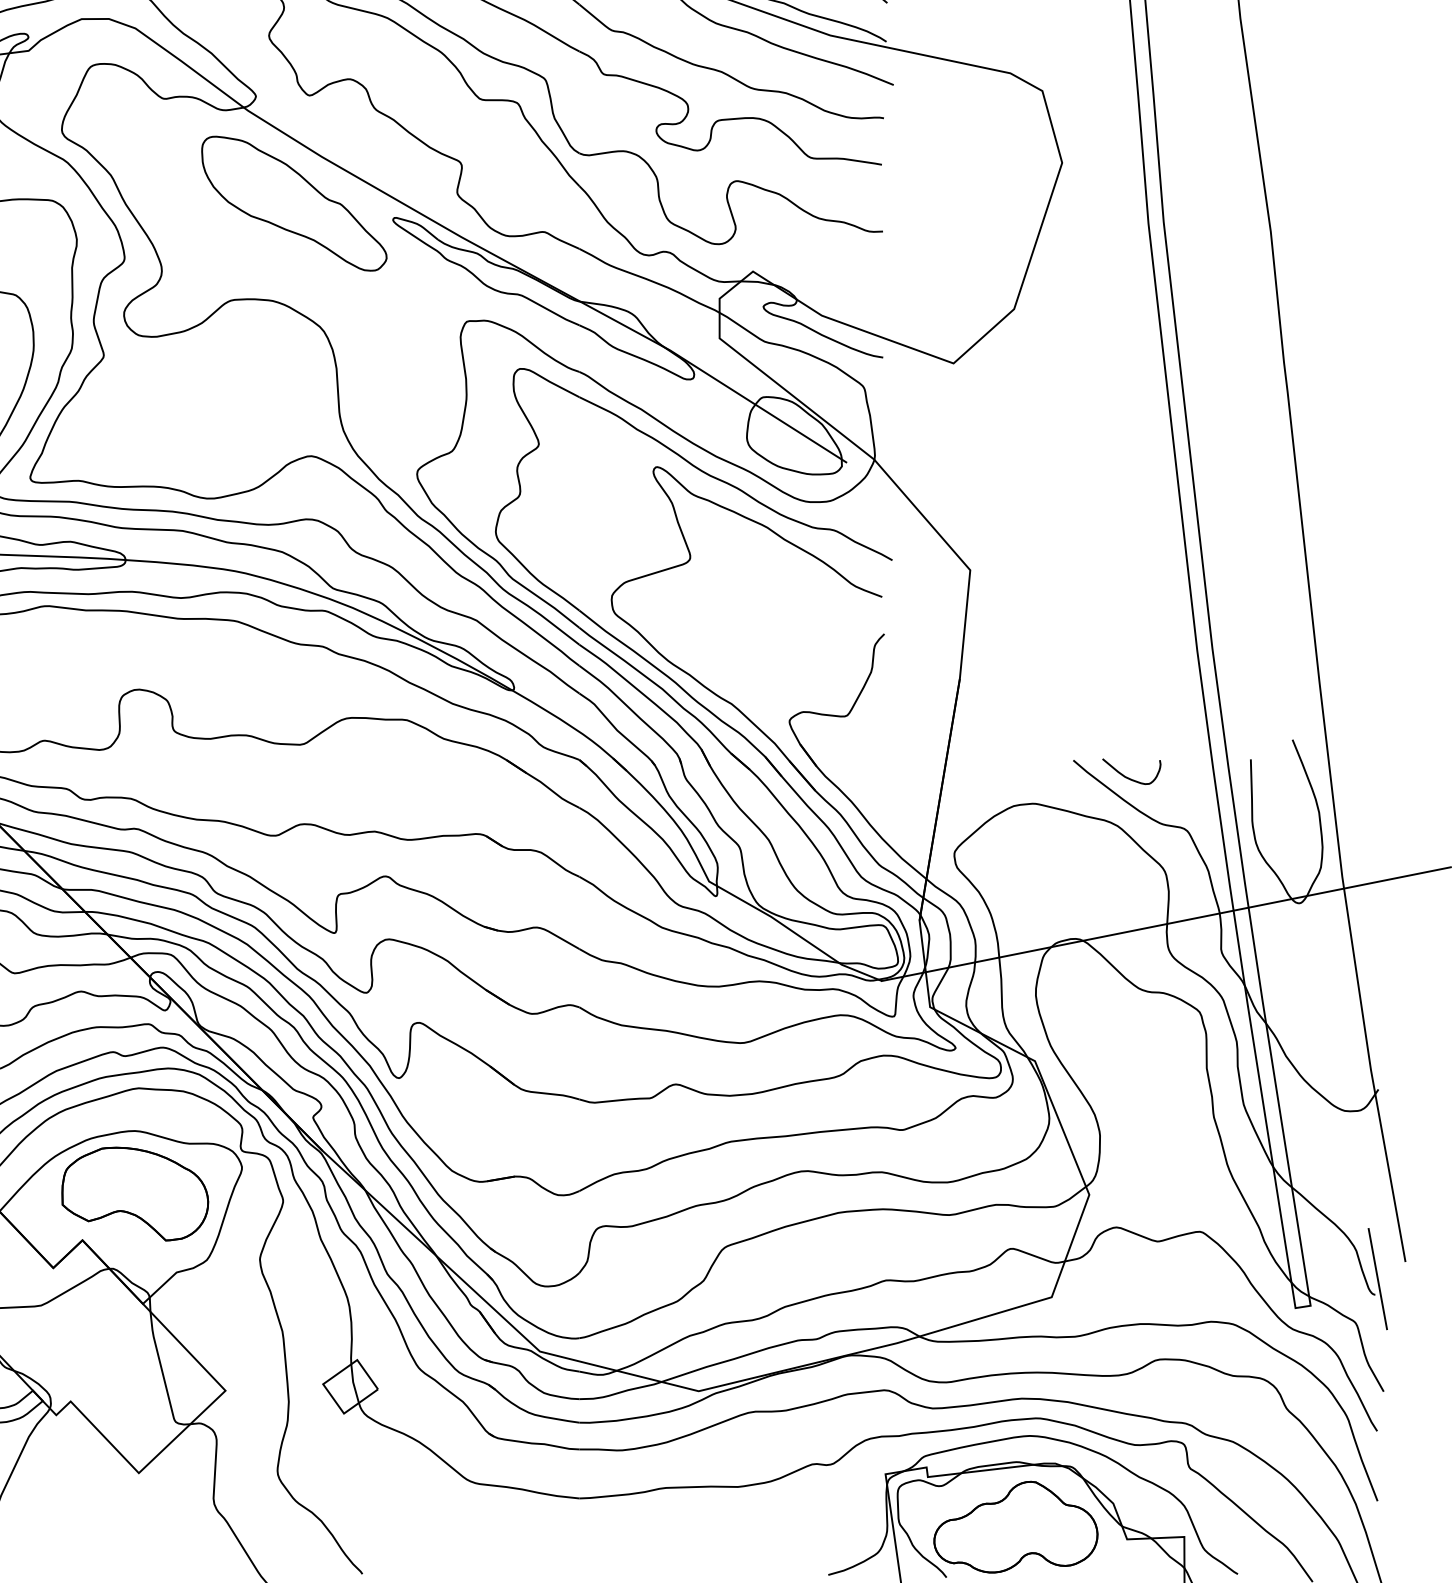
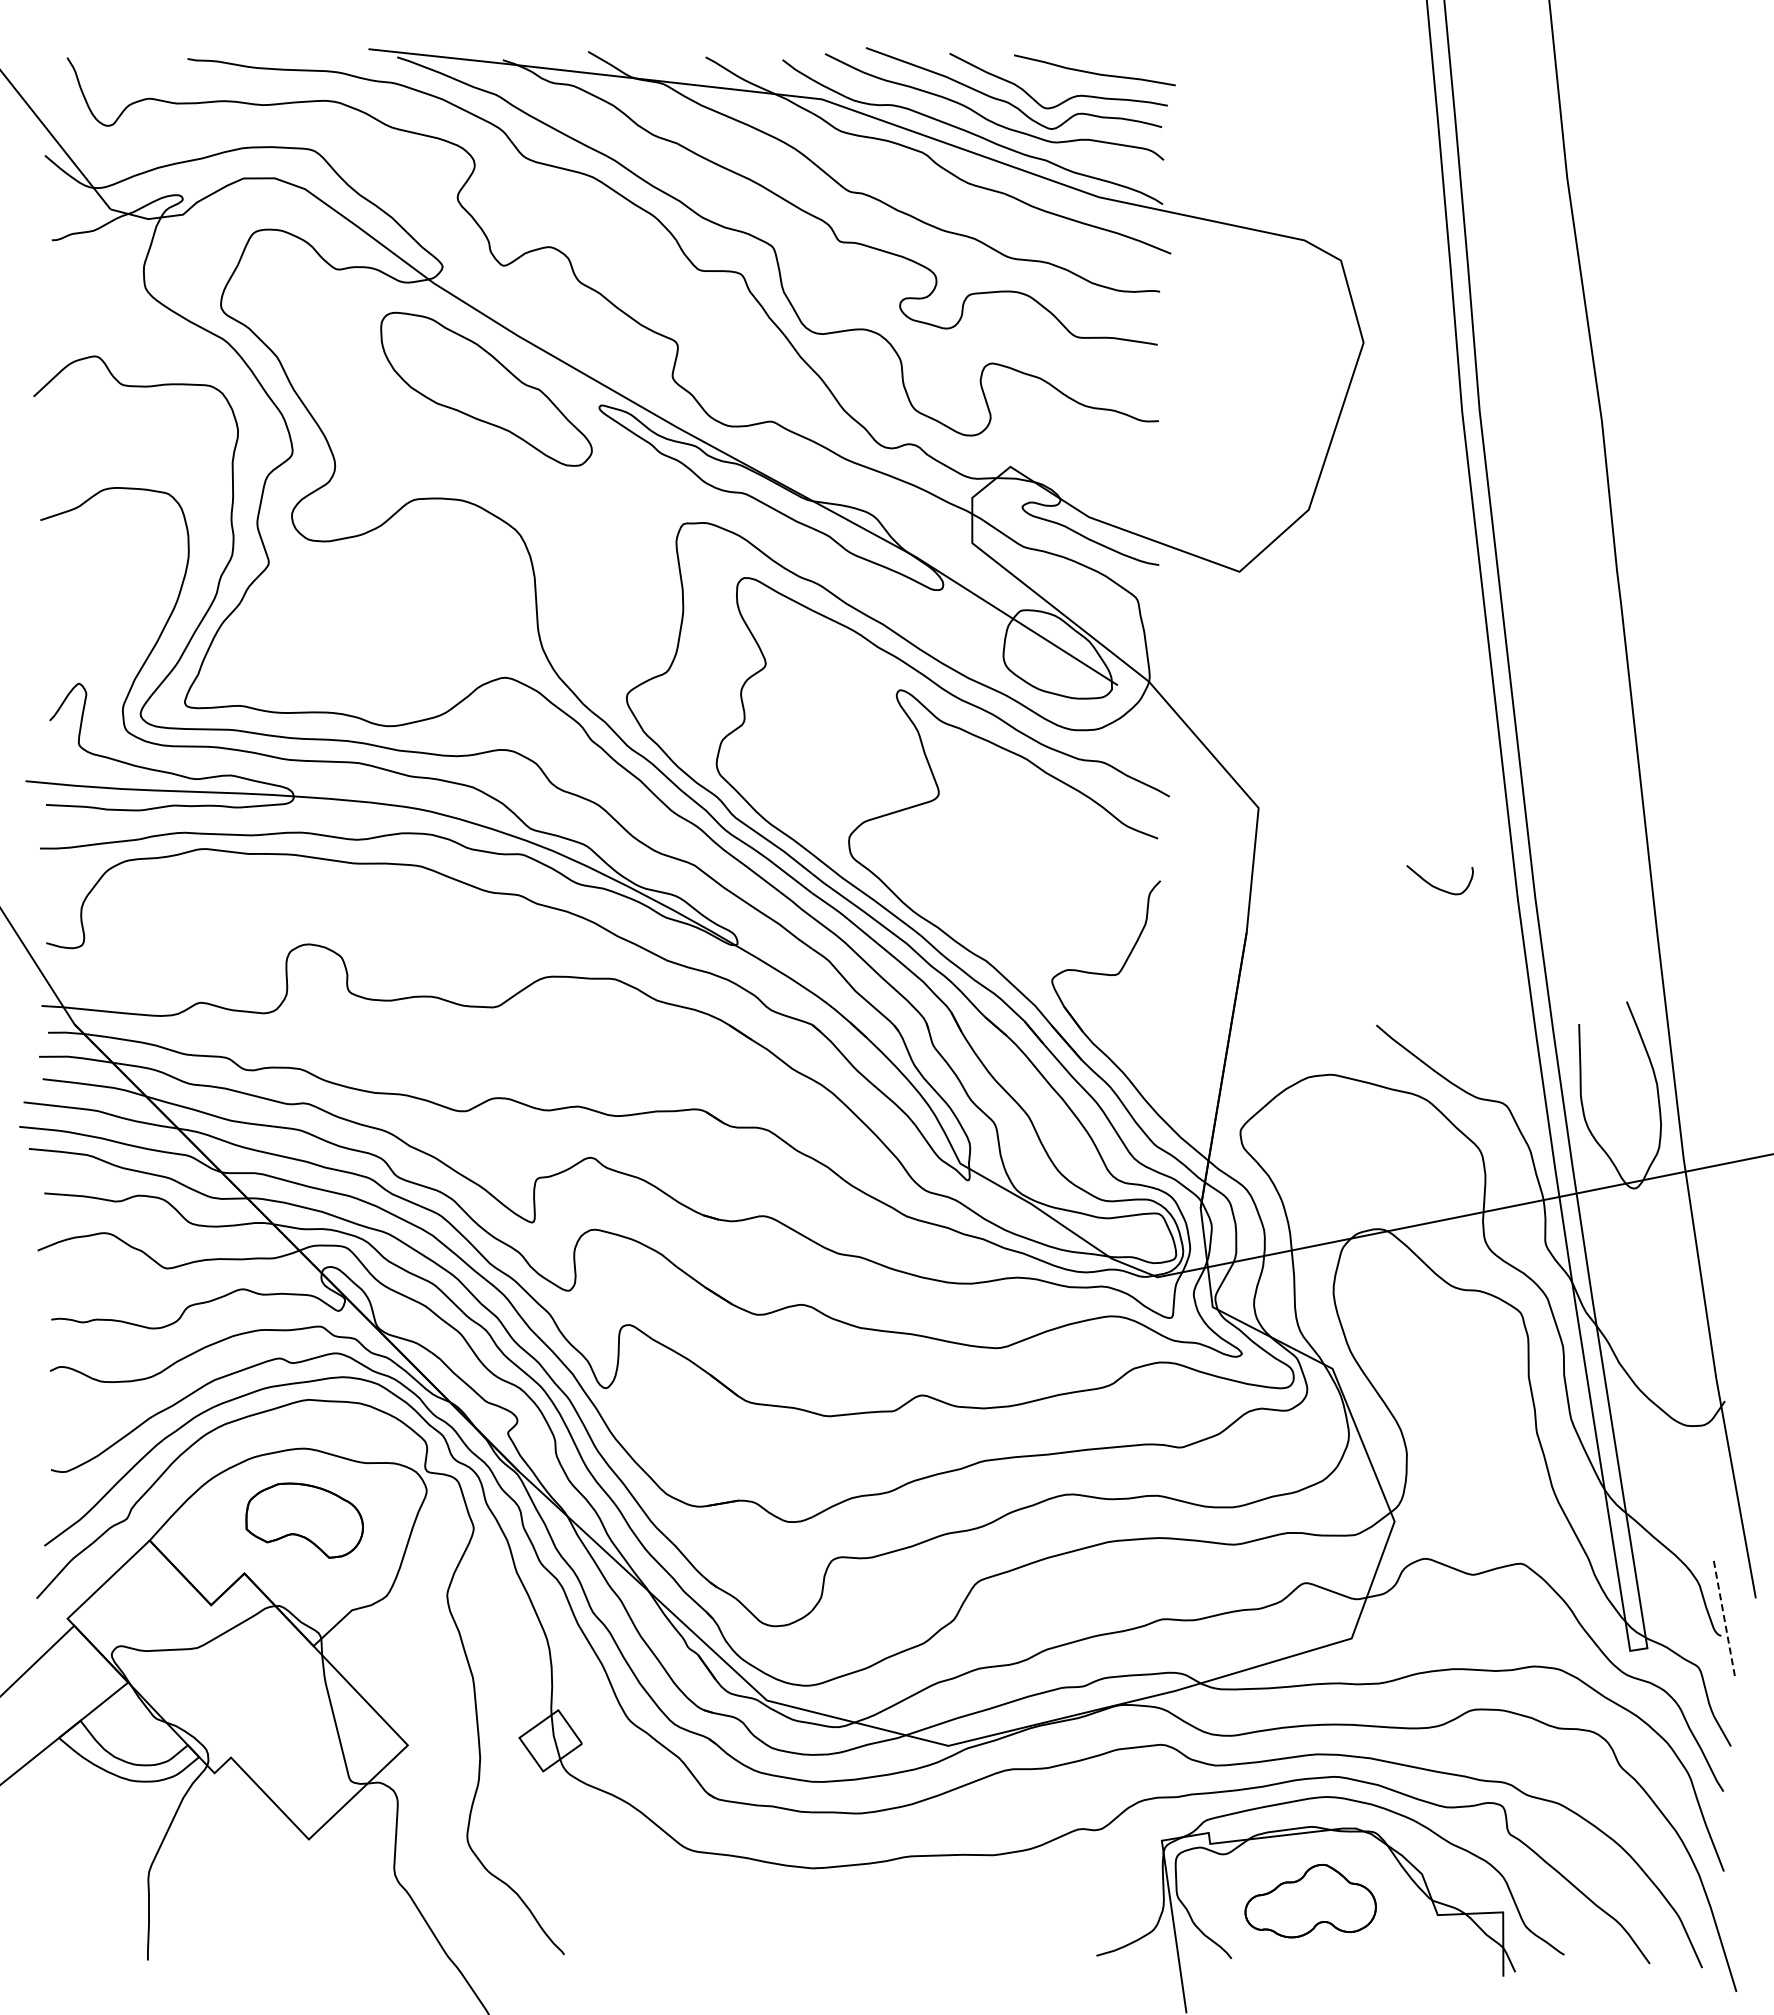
curve: (1130, 778) -> (1438, 887), moved
part: (135, 1193) -> (304, 1520), size x0.7
line: (1378, 1278) -> (1724, 1617), solid -> dashed
part: (1015, 1526) -> (1310, 1900), size x0.7

